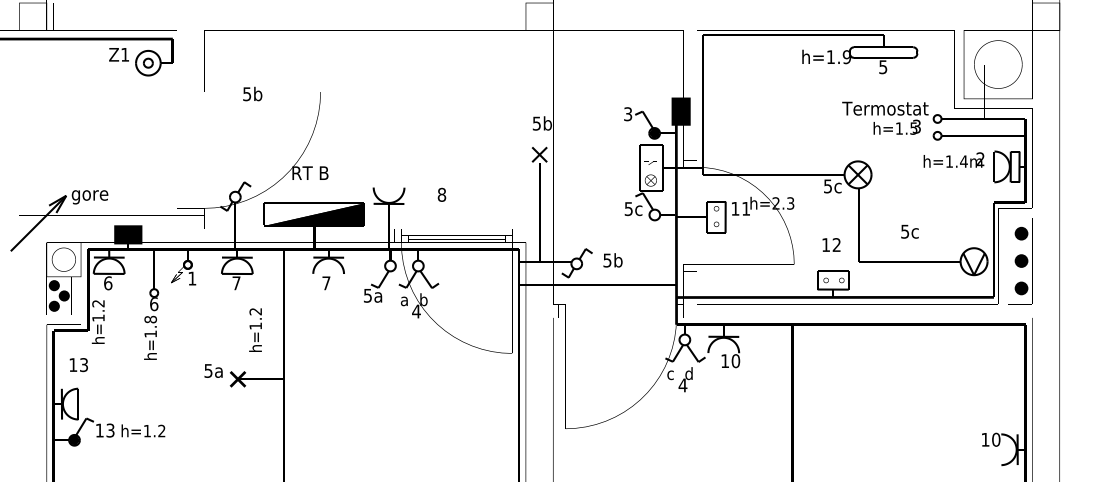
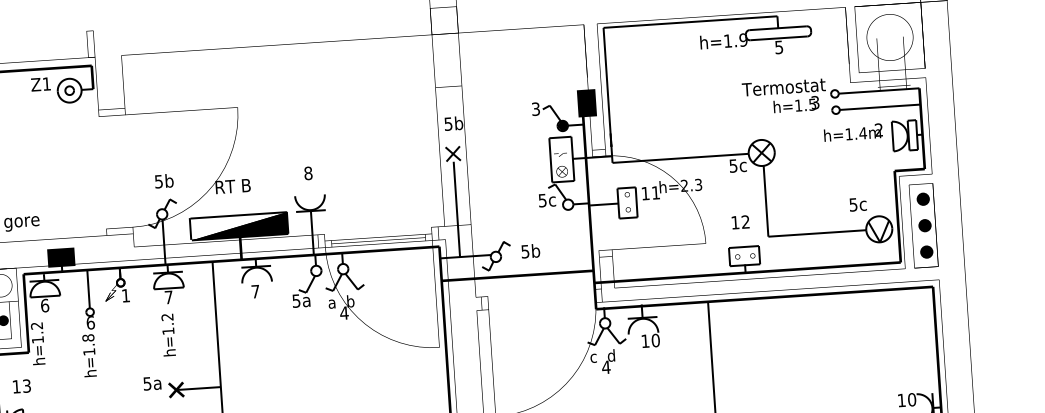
text: (252, 93) -> (163, 180), moved
text: (441, 194) -> (307, 173), moved
text: (909, 231) -> (857, 204), moved
text: (255, 329) -> (168, 334), moved

